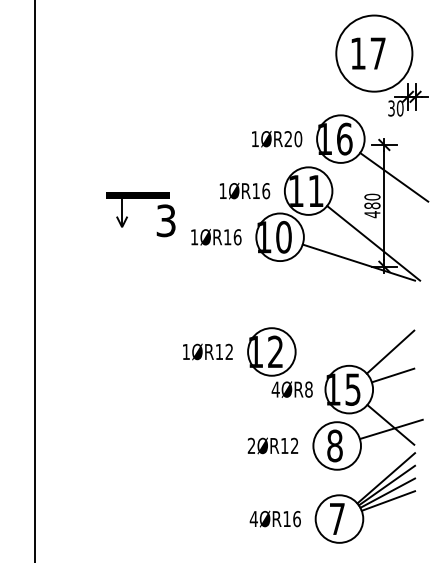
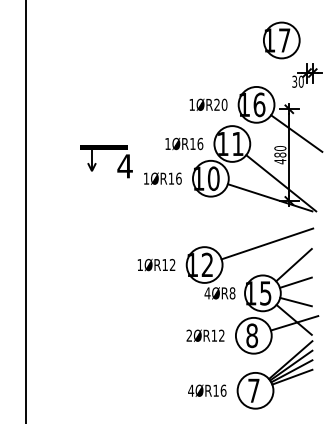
circle: (373, 53) -> (281, 40), size x0.62
text: (165, 221) -> (124, 166), 3 -> 4
line: (355, 323) -> (267, 243), added
line: (392, 400) -> (295, 301), added

